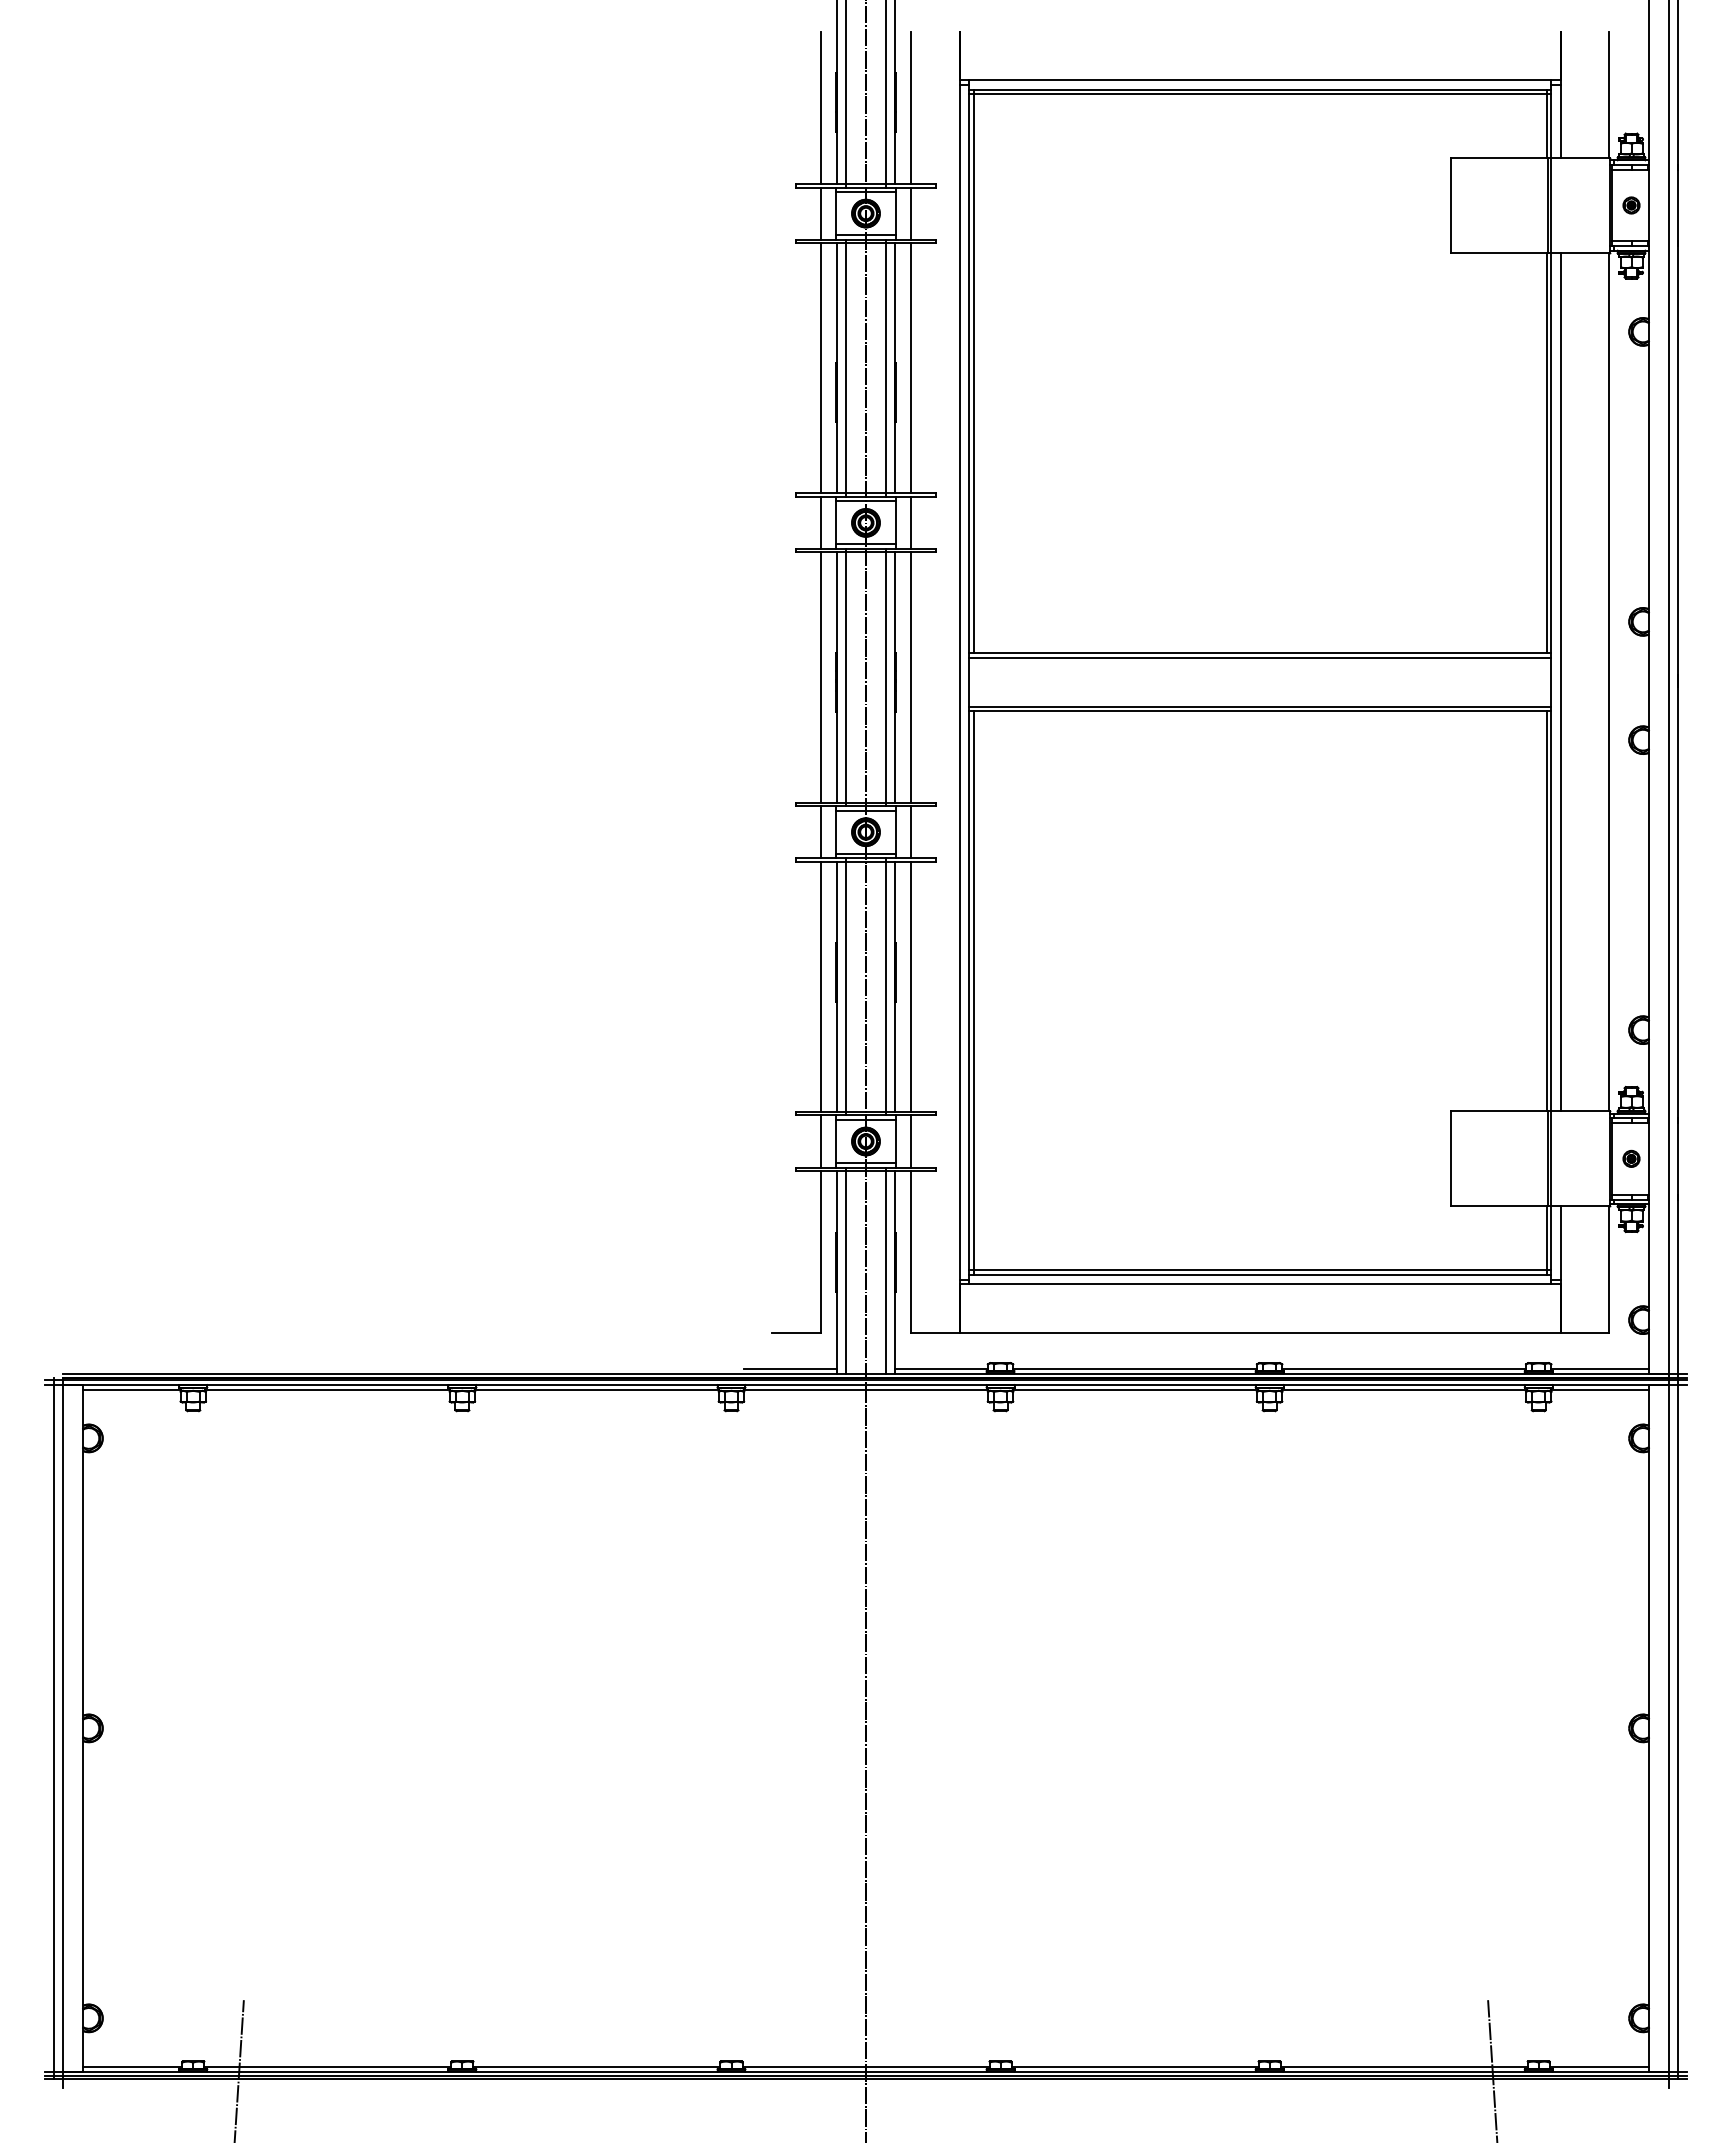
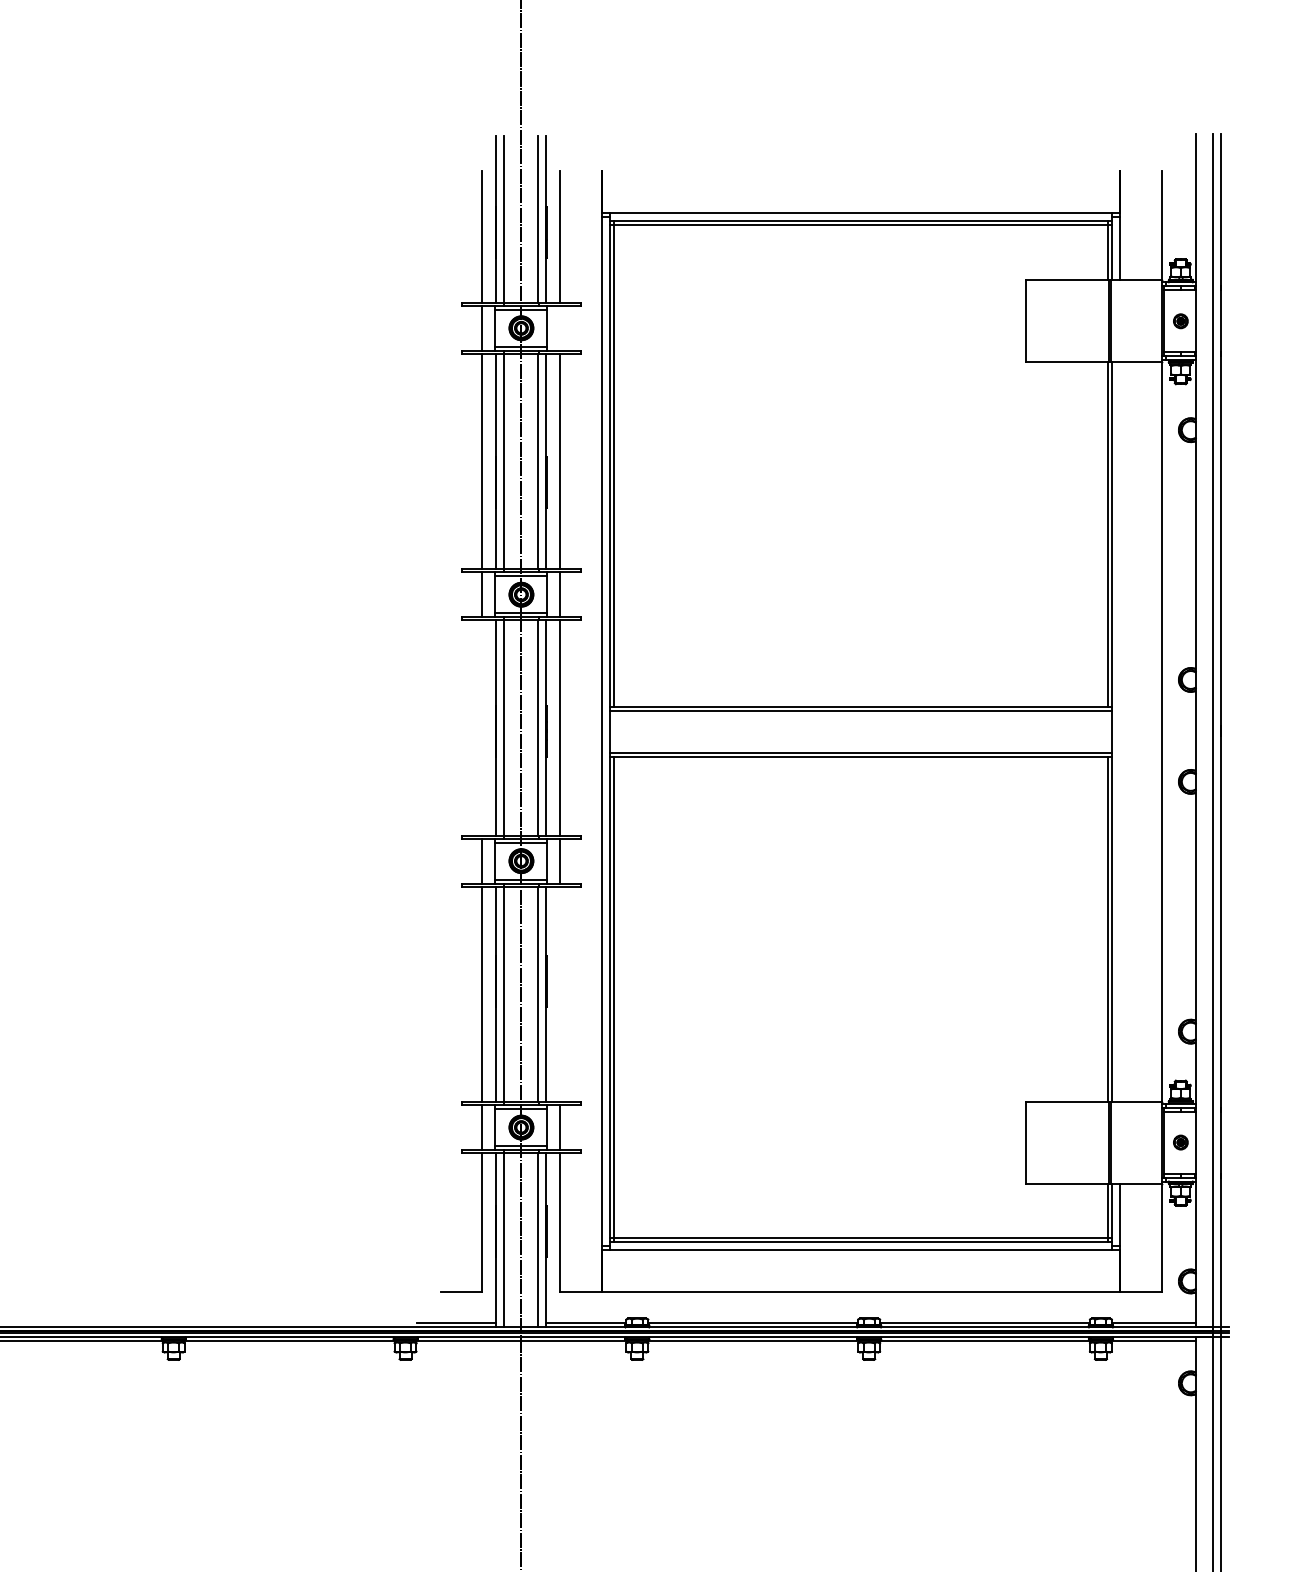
line: (911, 213) -> (560, 328), removed
line: (820, 677) -> (482, 727), removed
line: (1560, 682) -> (1119, 732), removed
line: (911, 986) -> (560, 994), removed

